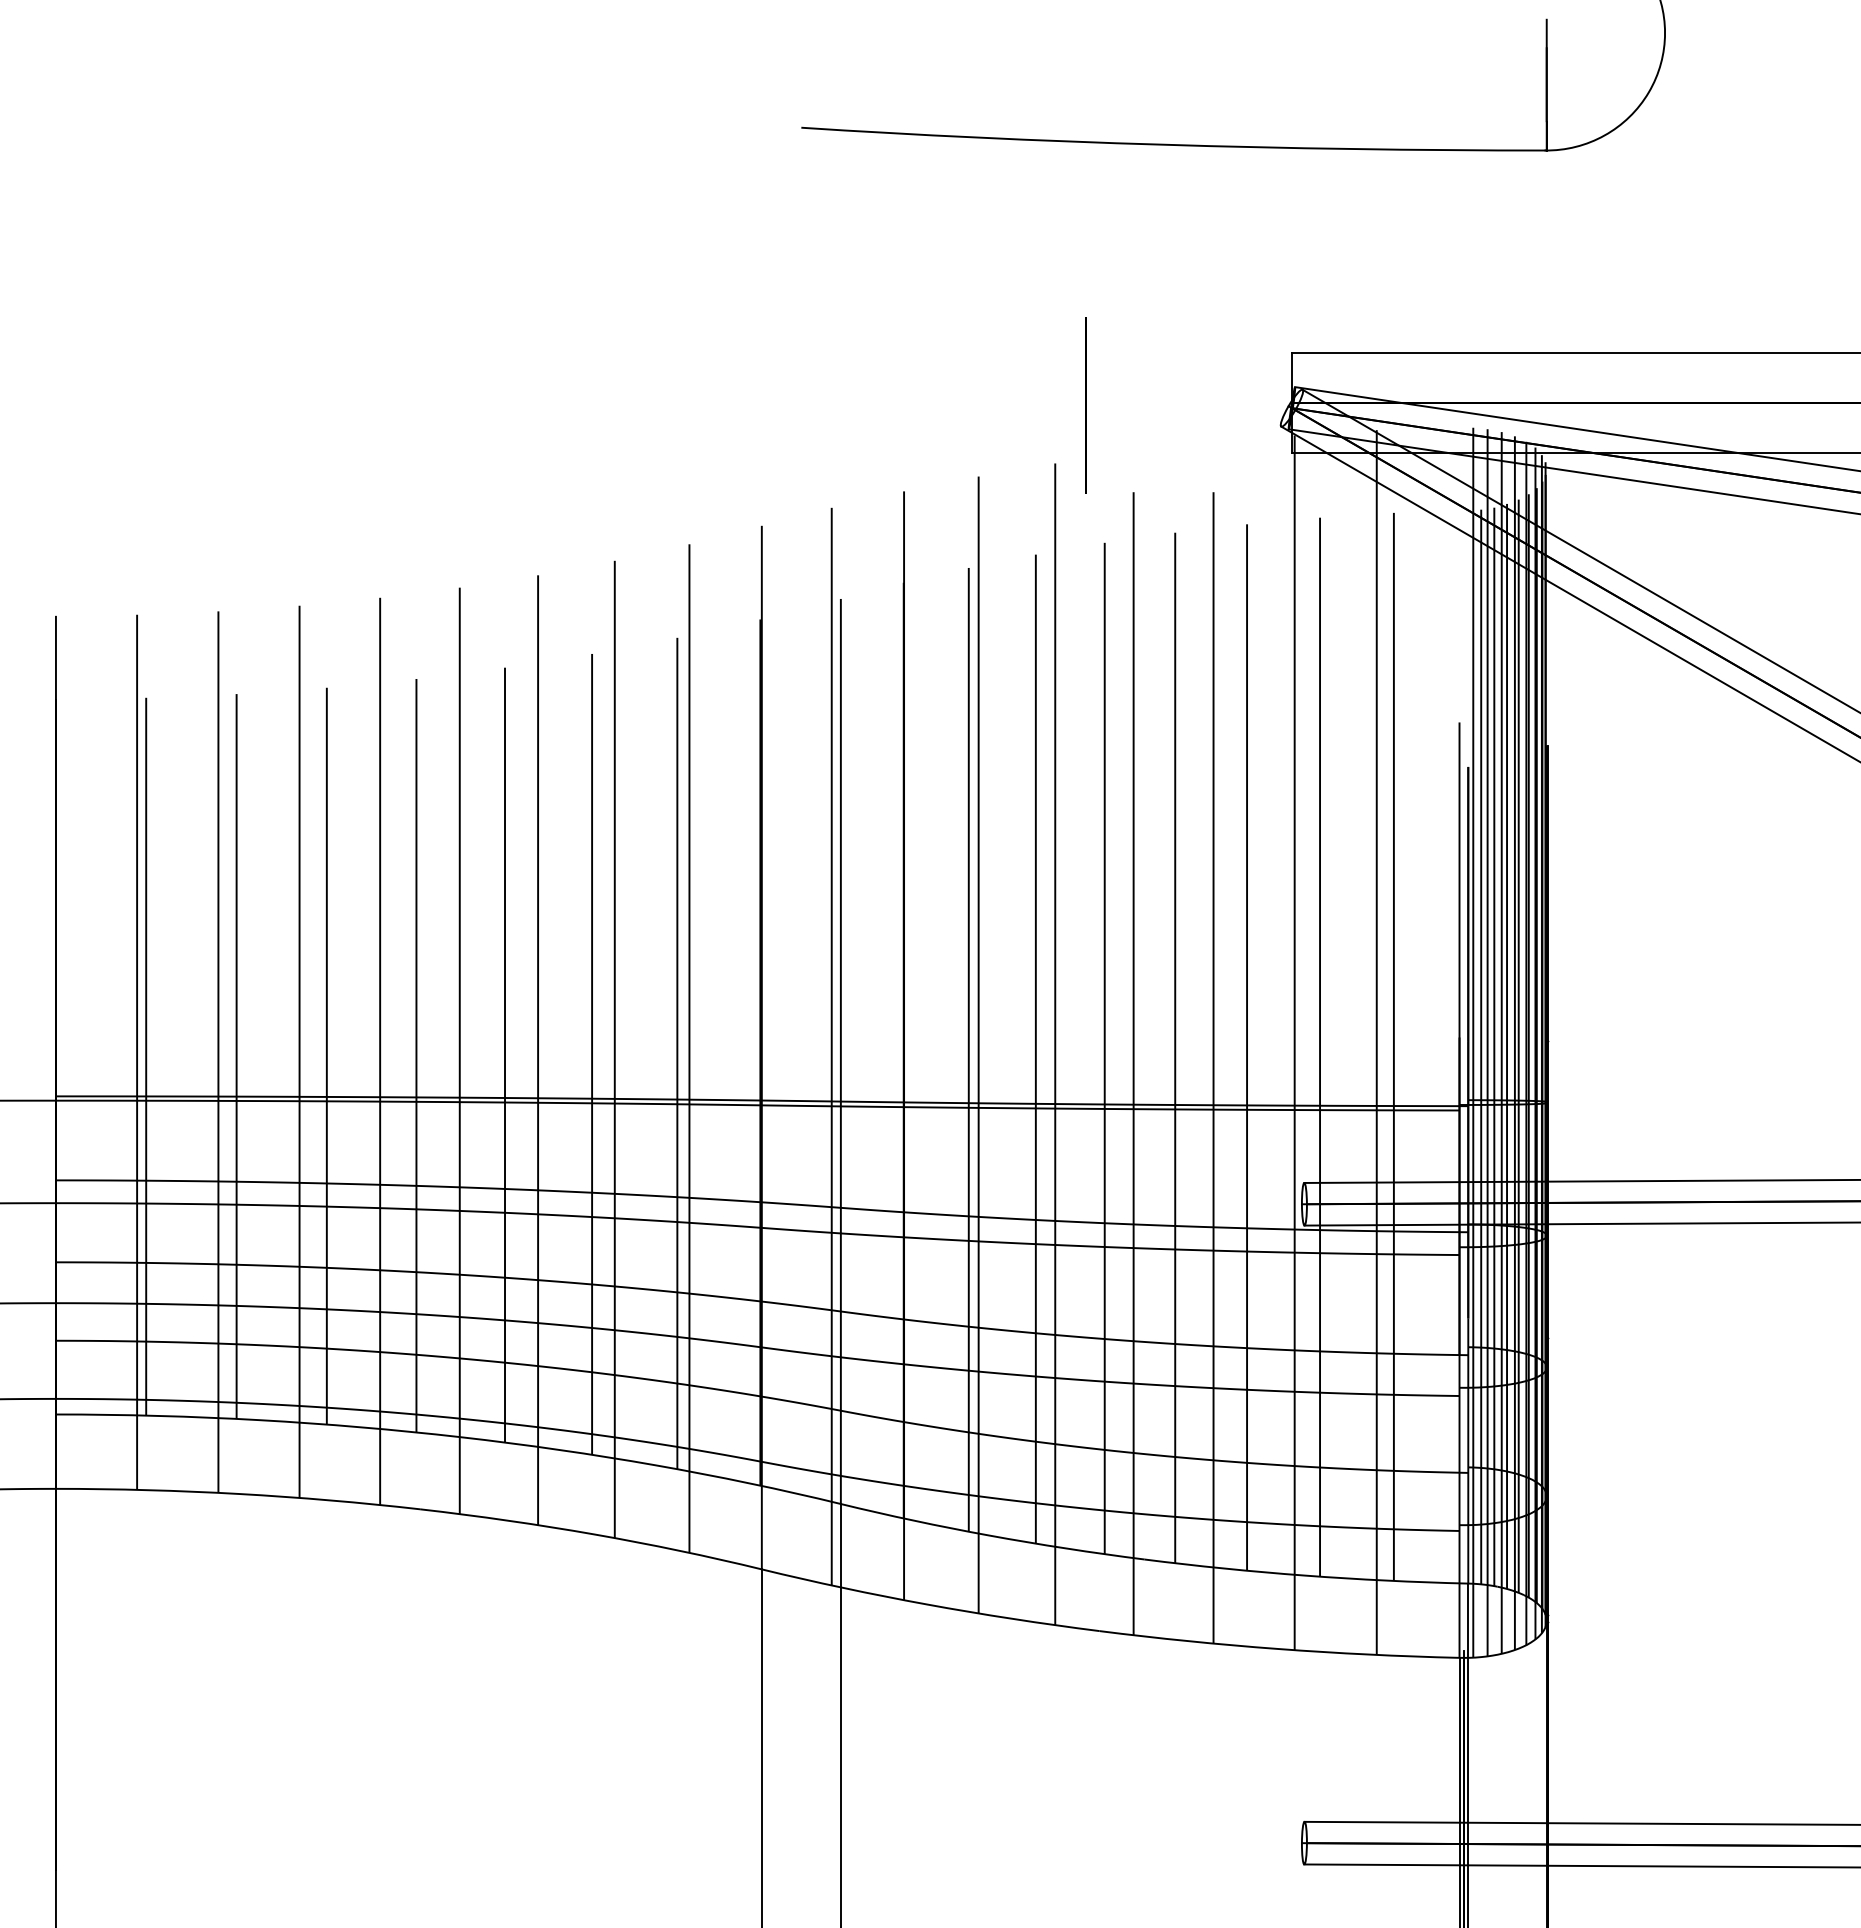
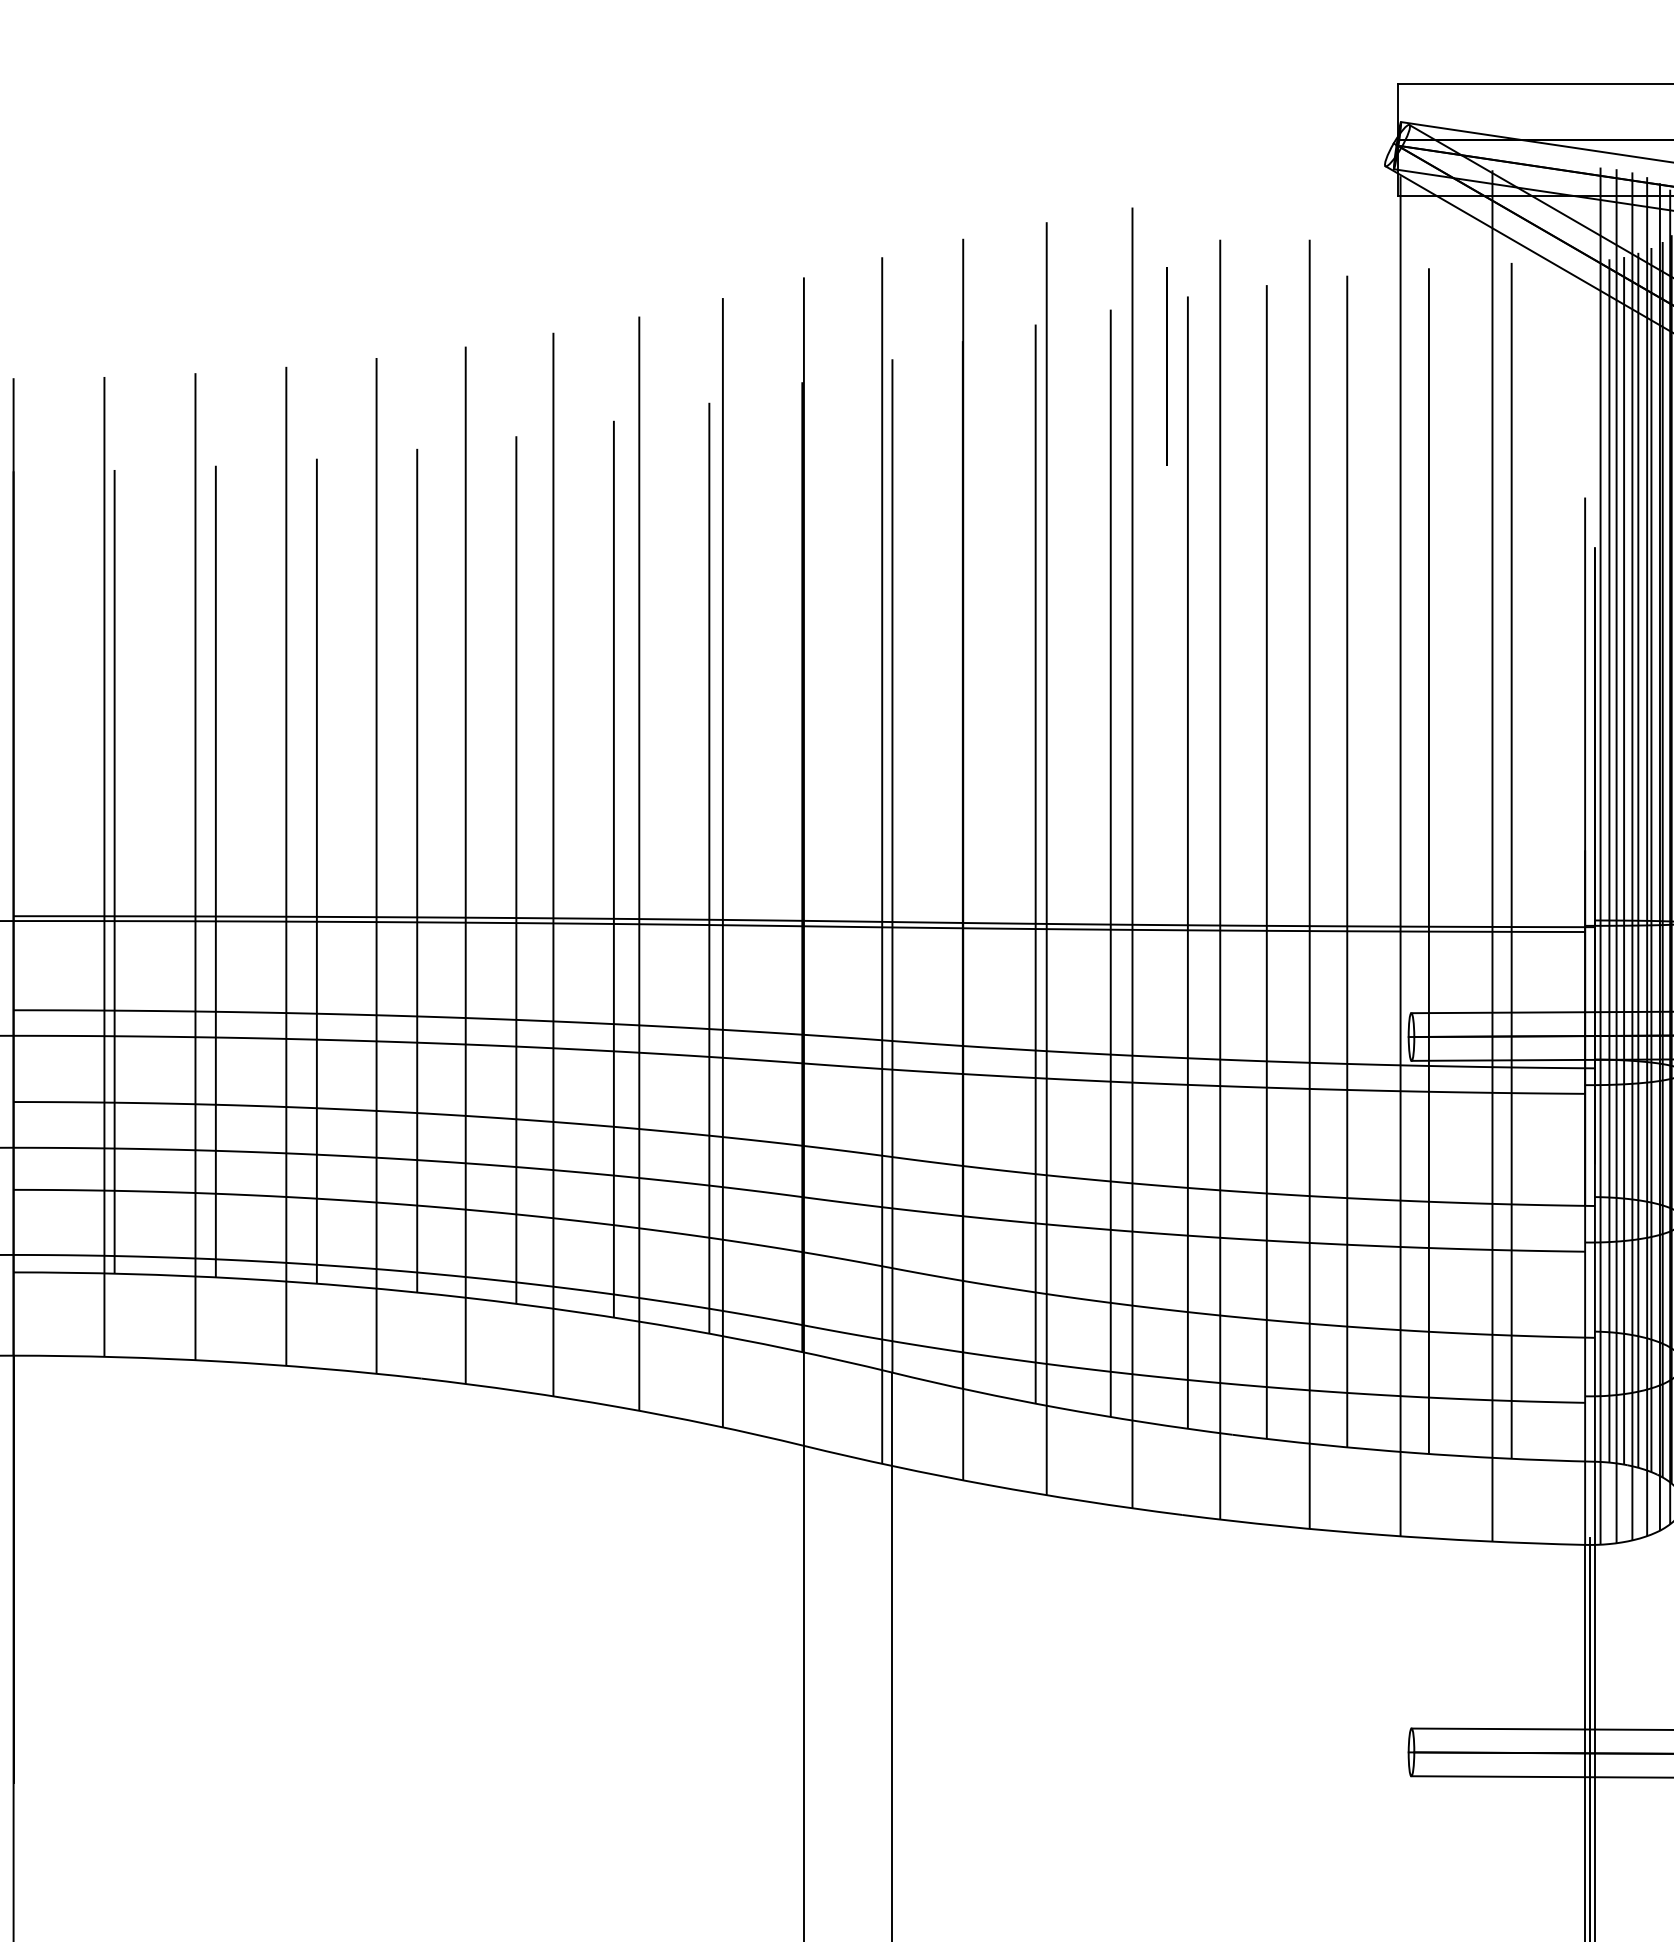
line: (1085, 405) -> (1166, 366), moved

